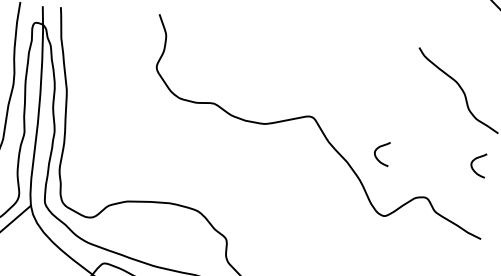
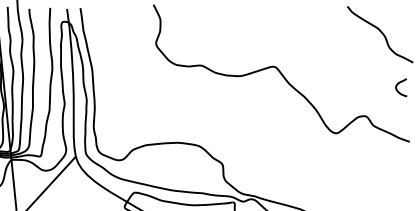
curve: (381, 147) -> (328, 83), removed

